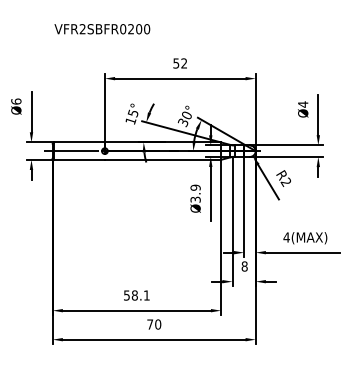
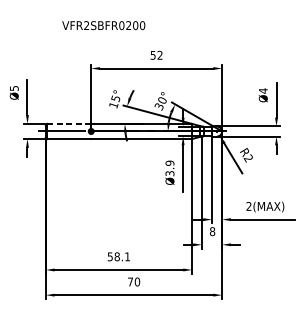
text: (102, 29) -> (103, 25), moved
text: (16, 101) -> (14, 88), Ø6 -> Ø5
line: (79, 142) -> (69, 123), solid -> dashed
text: (286, 237) -> (248, 206), 4(MAX) -> 2(MAX)

